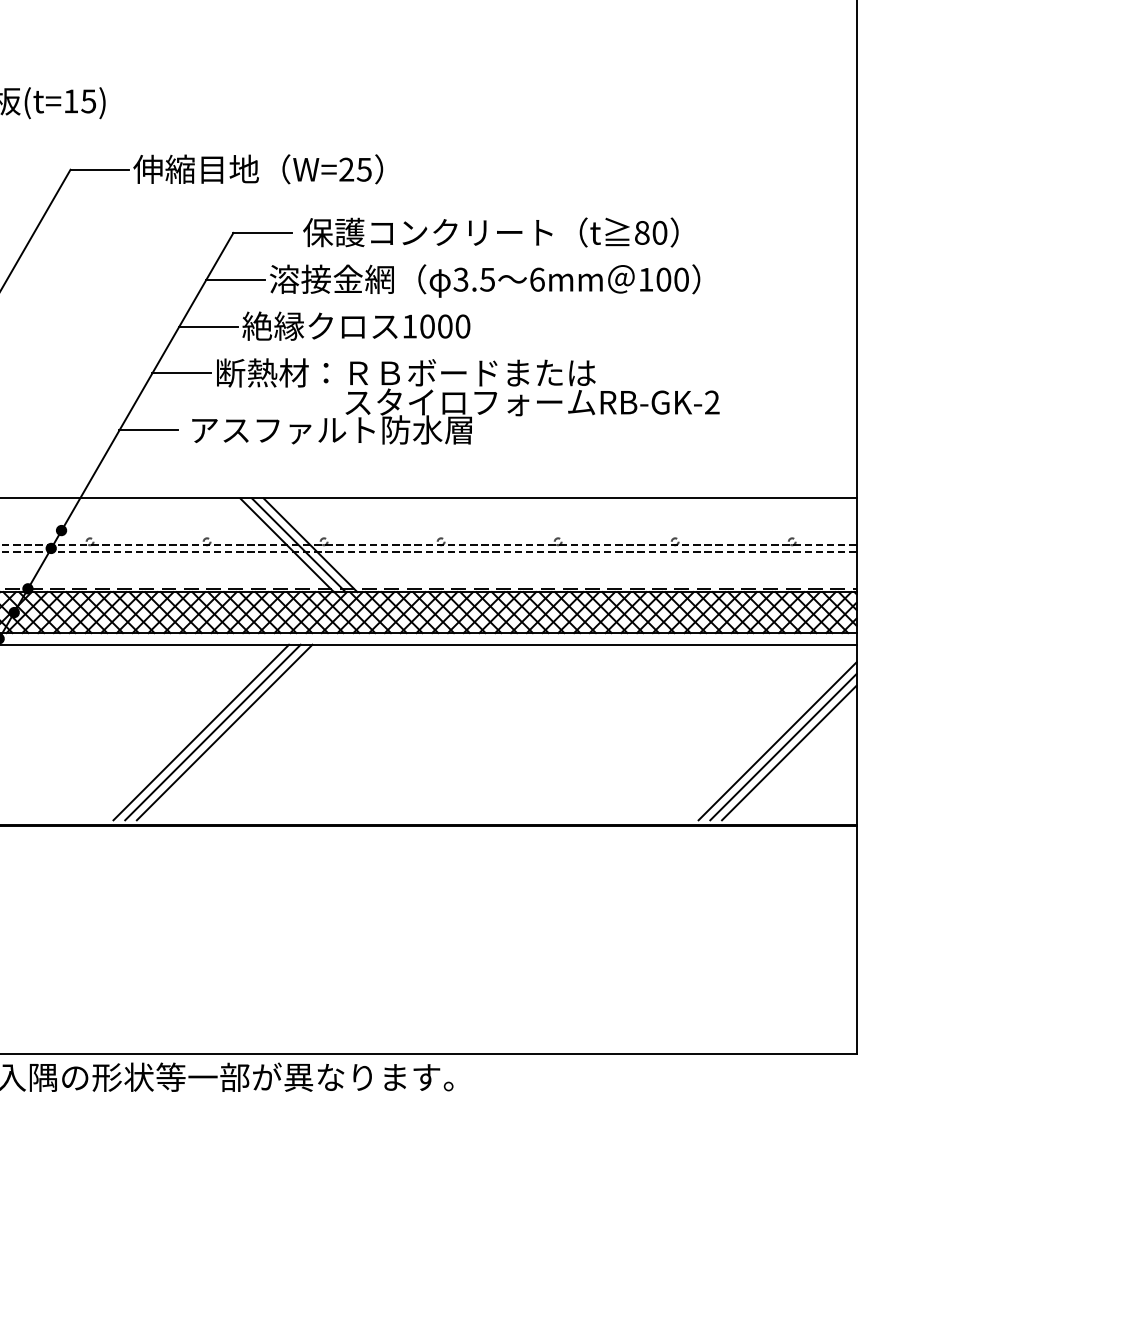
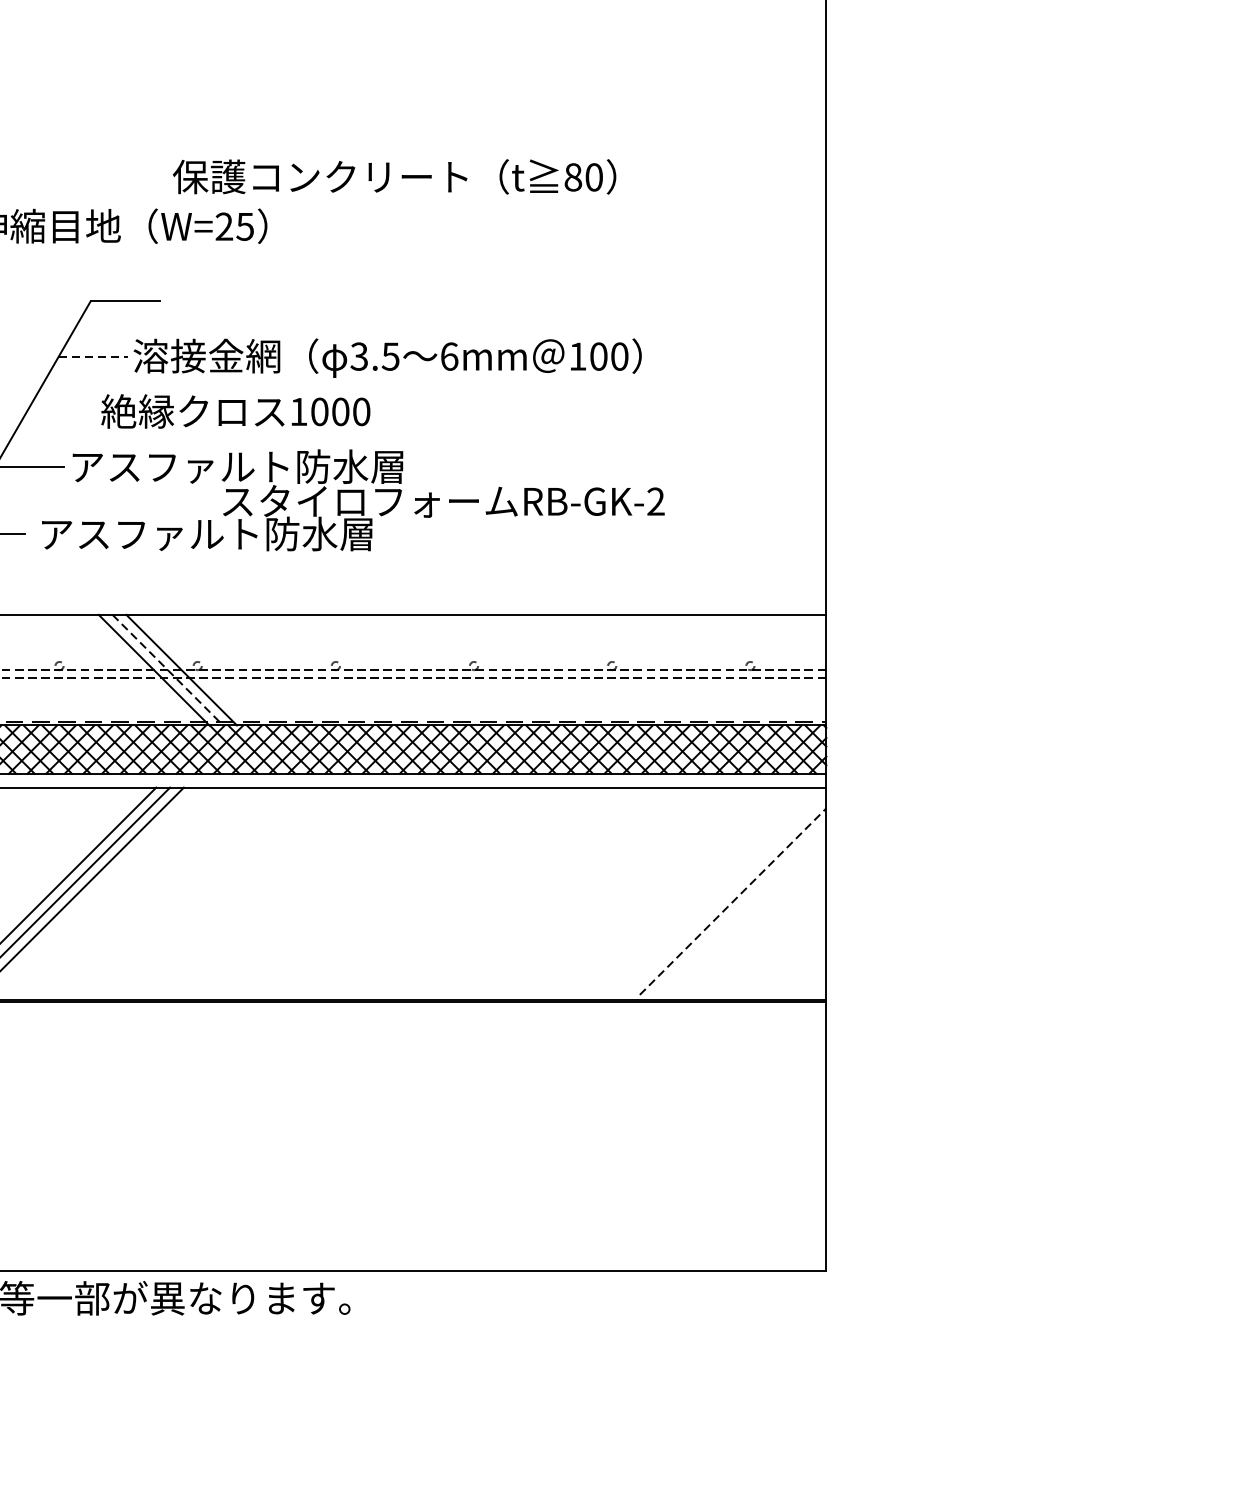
text: (490, 232) -> (394, 176), moved
line: (236, 279) -> (94, 356), solid -> dashed
line: (208, 326) -> (61, 411), removed
text: (406, 372) -> (294, 466), 断熱材：ＲＢボードまたは -> アスファルト防水層
line: (299, 545) -> (168, 670), solid -> dashed
line: (777, 741) -> (733, 901), solid -> dashed
line: (783, 747) -> (740, 908), removed
line: (789, 752) -> (747, 914), removed

